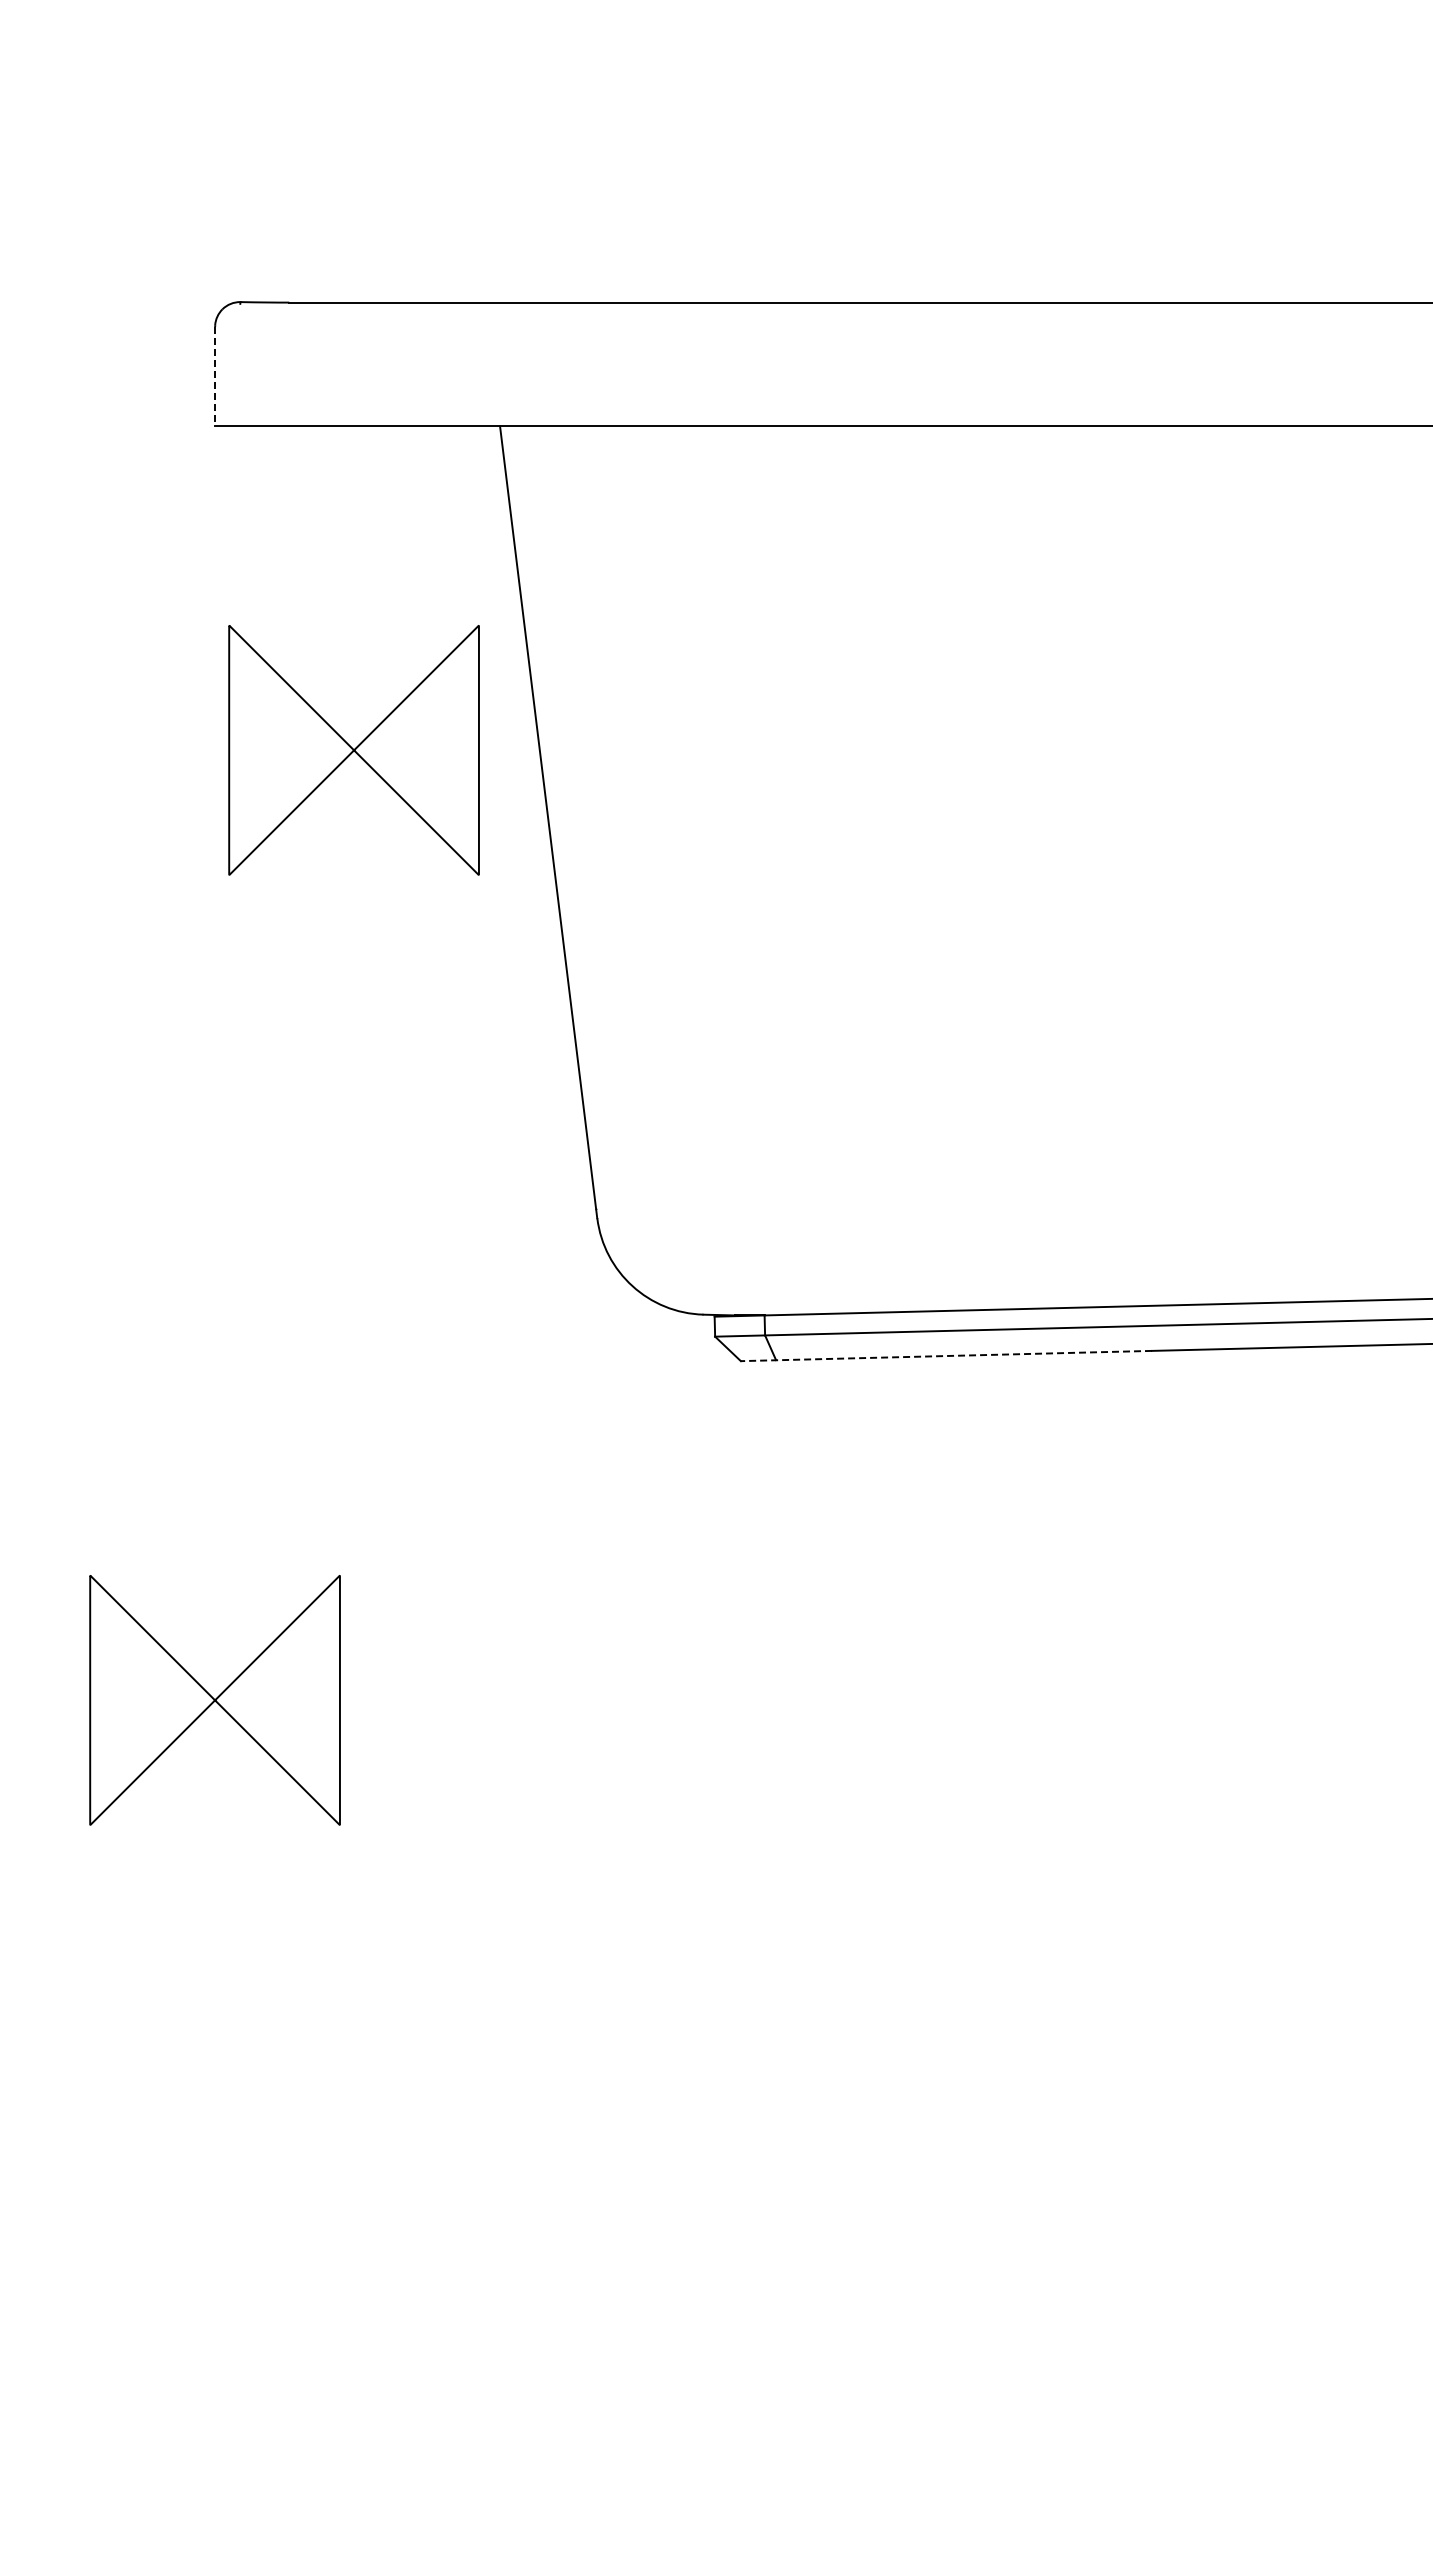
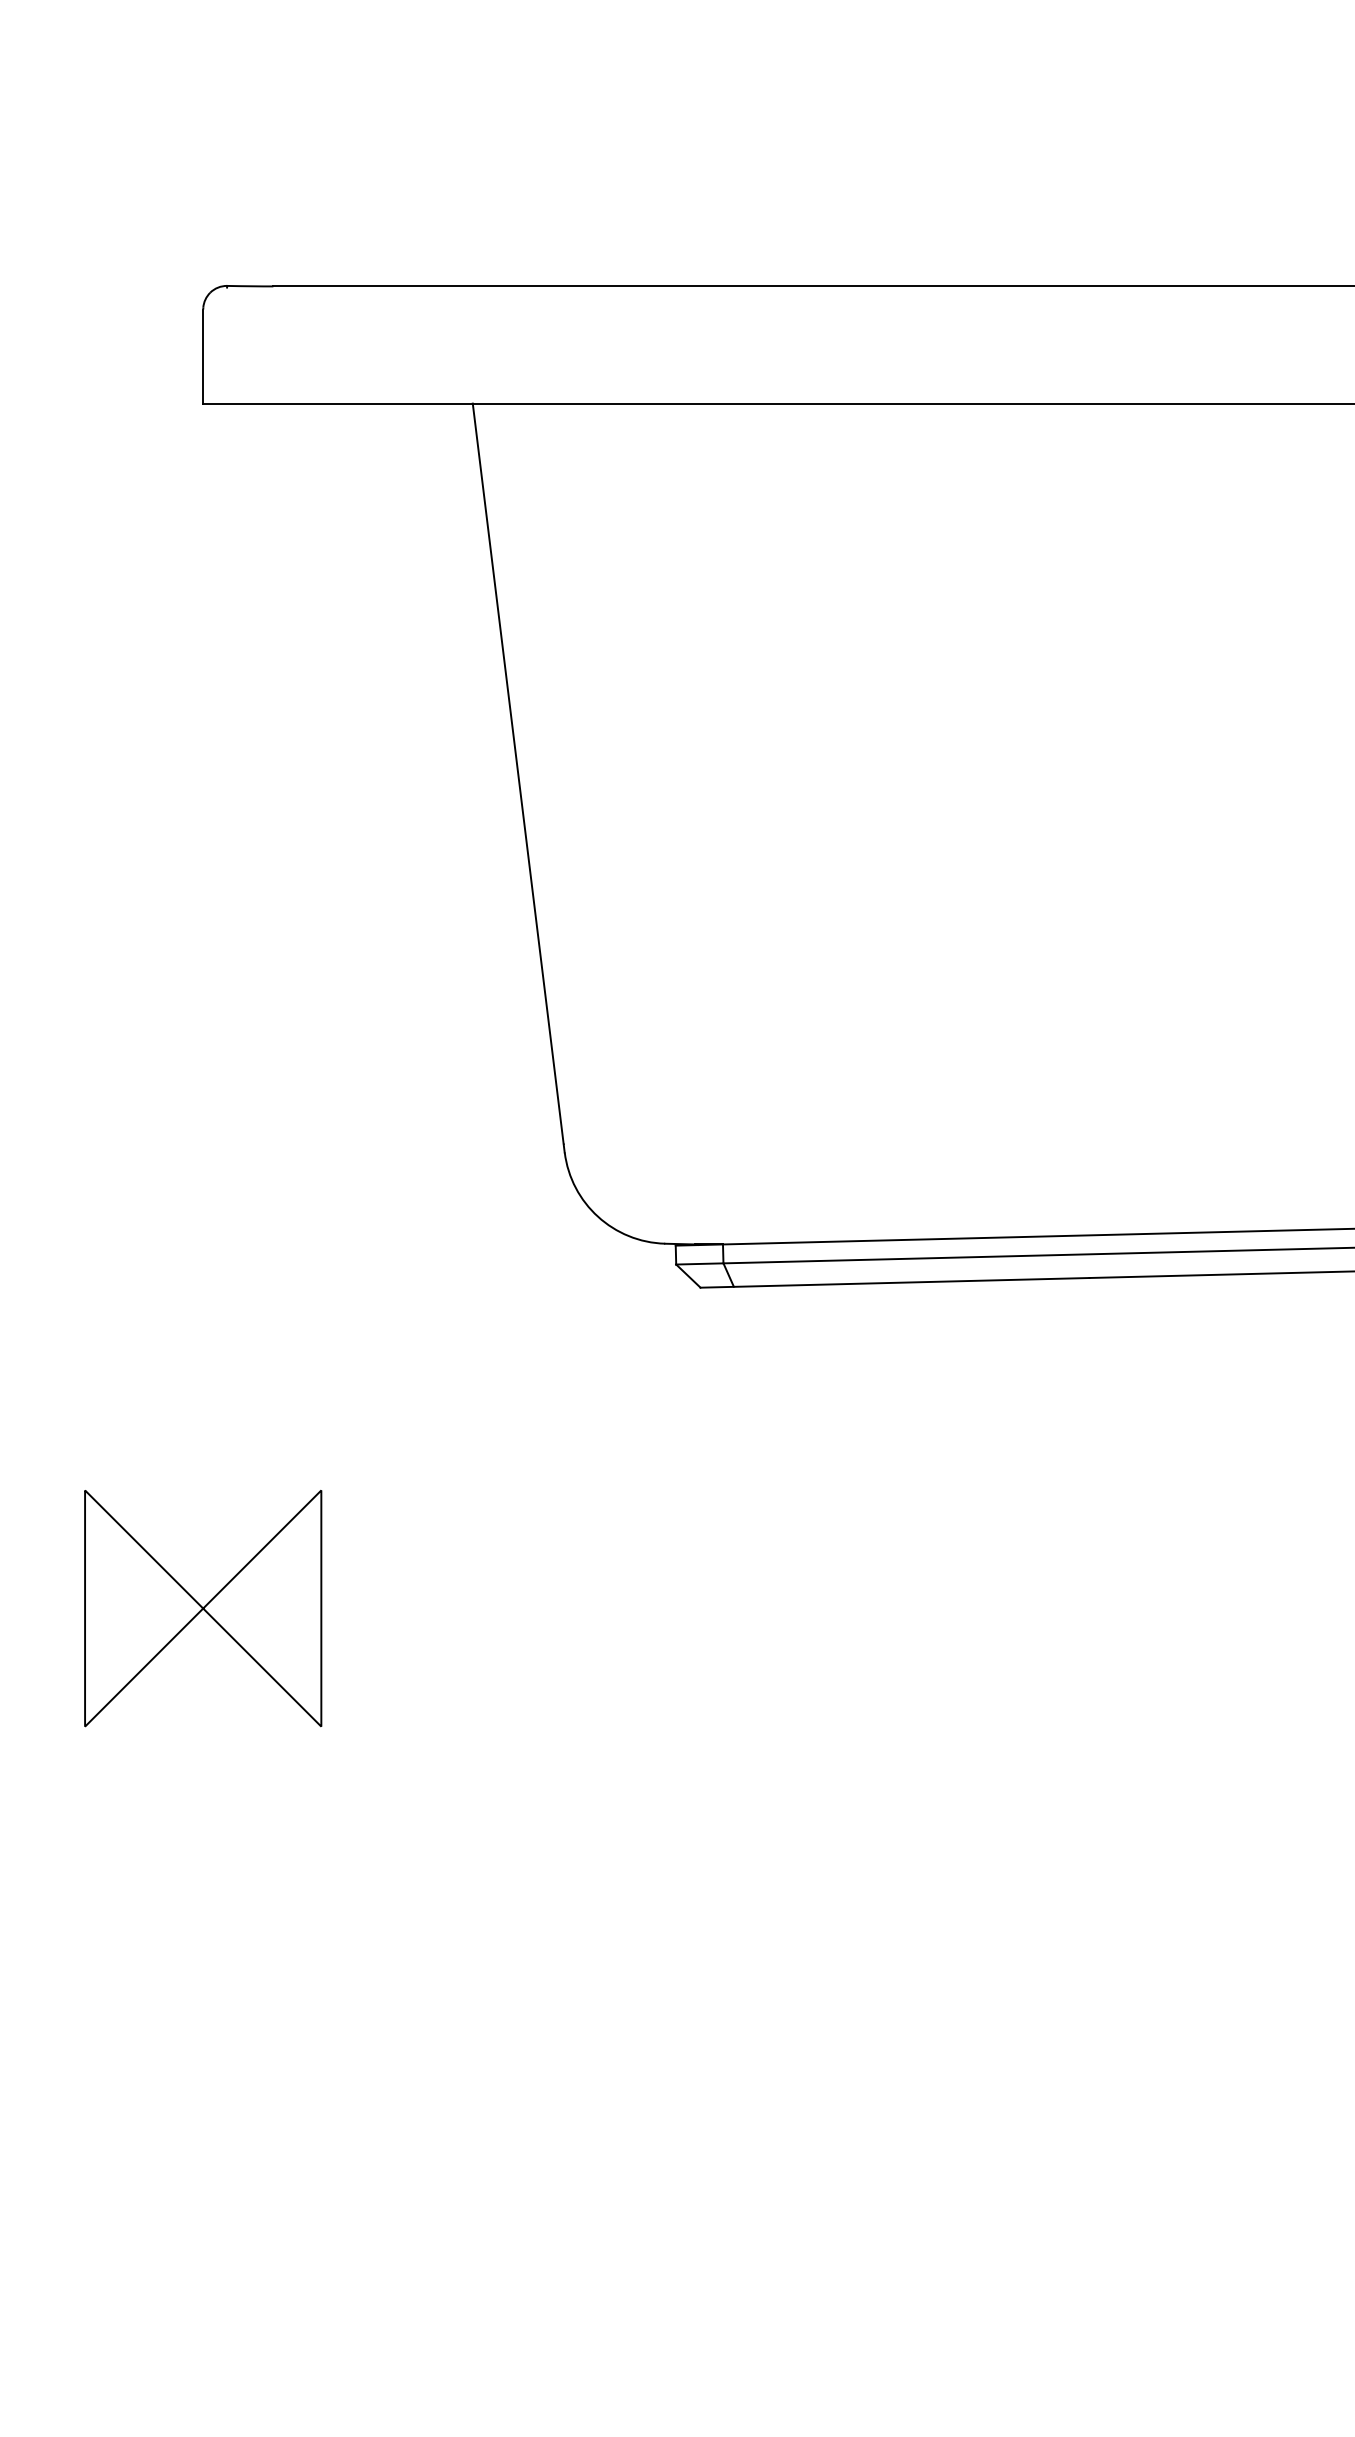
line: (215, 376) -> (203, 356), dashed -> solid
part: (353, 750) -> (334, 710), removed
line: (946, 1356) -> (895, 1283), dashed -> solid

